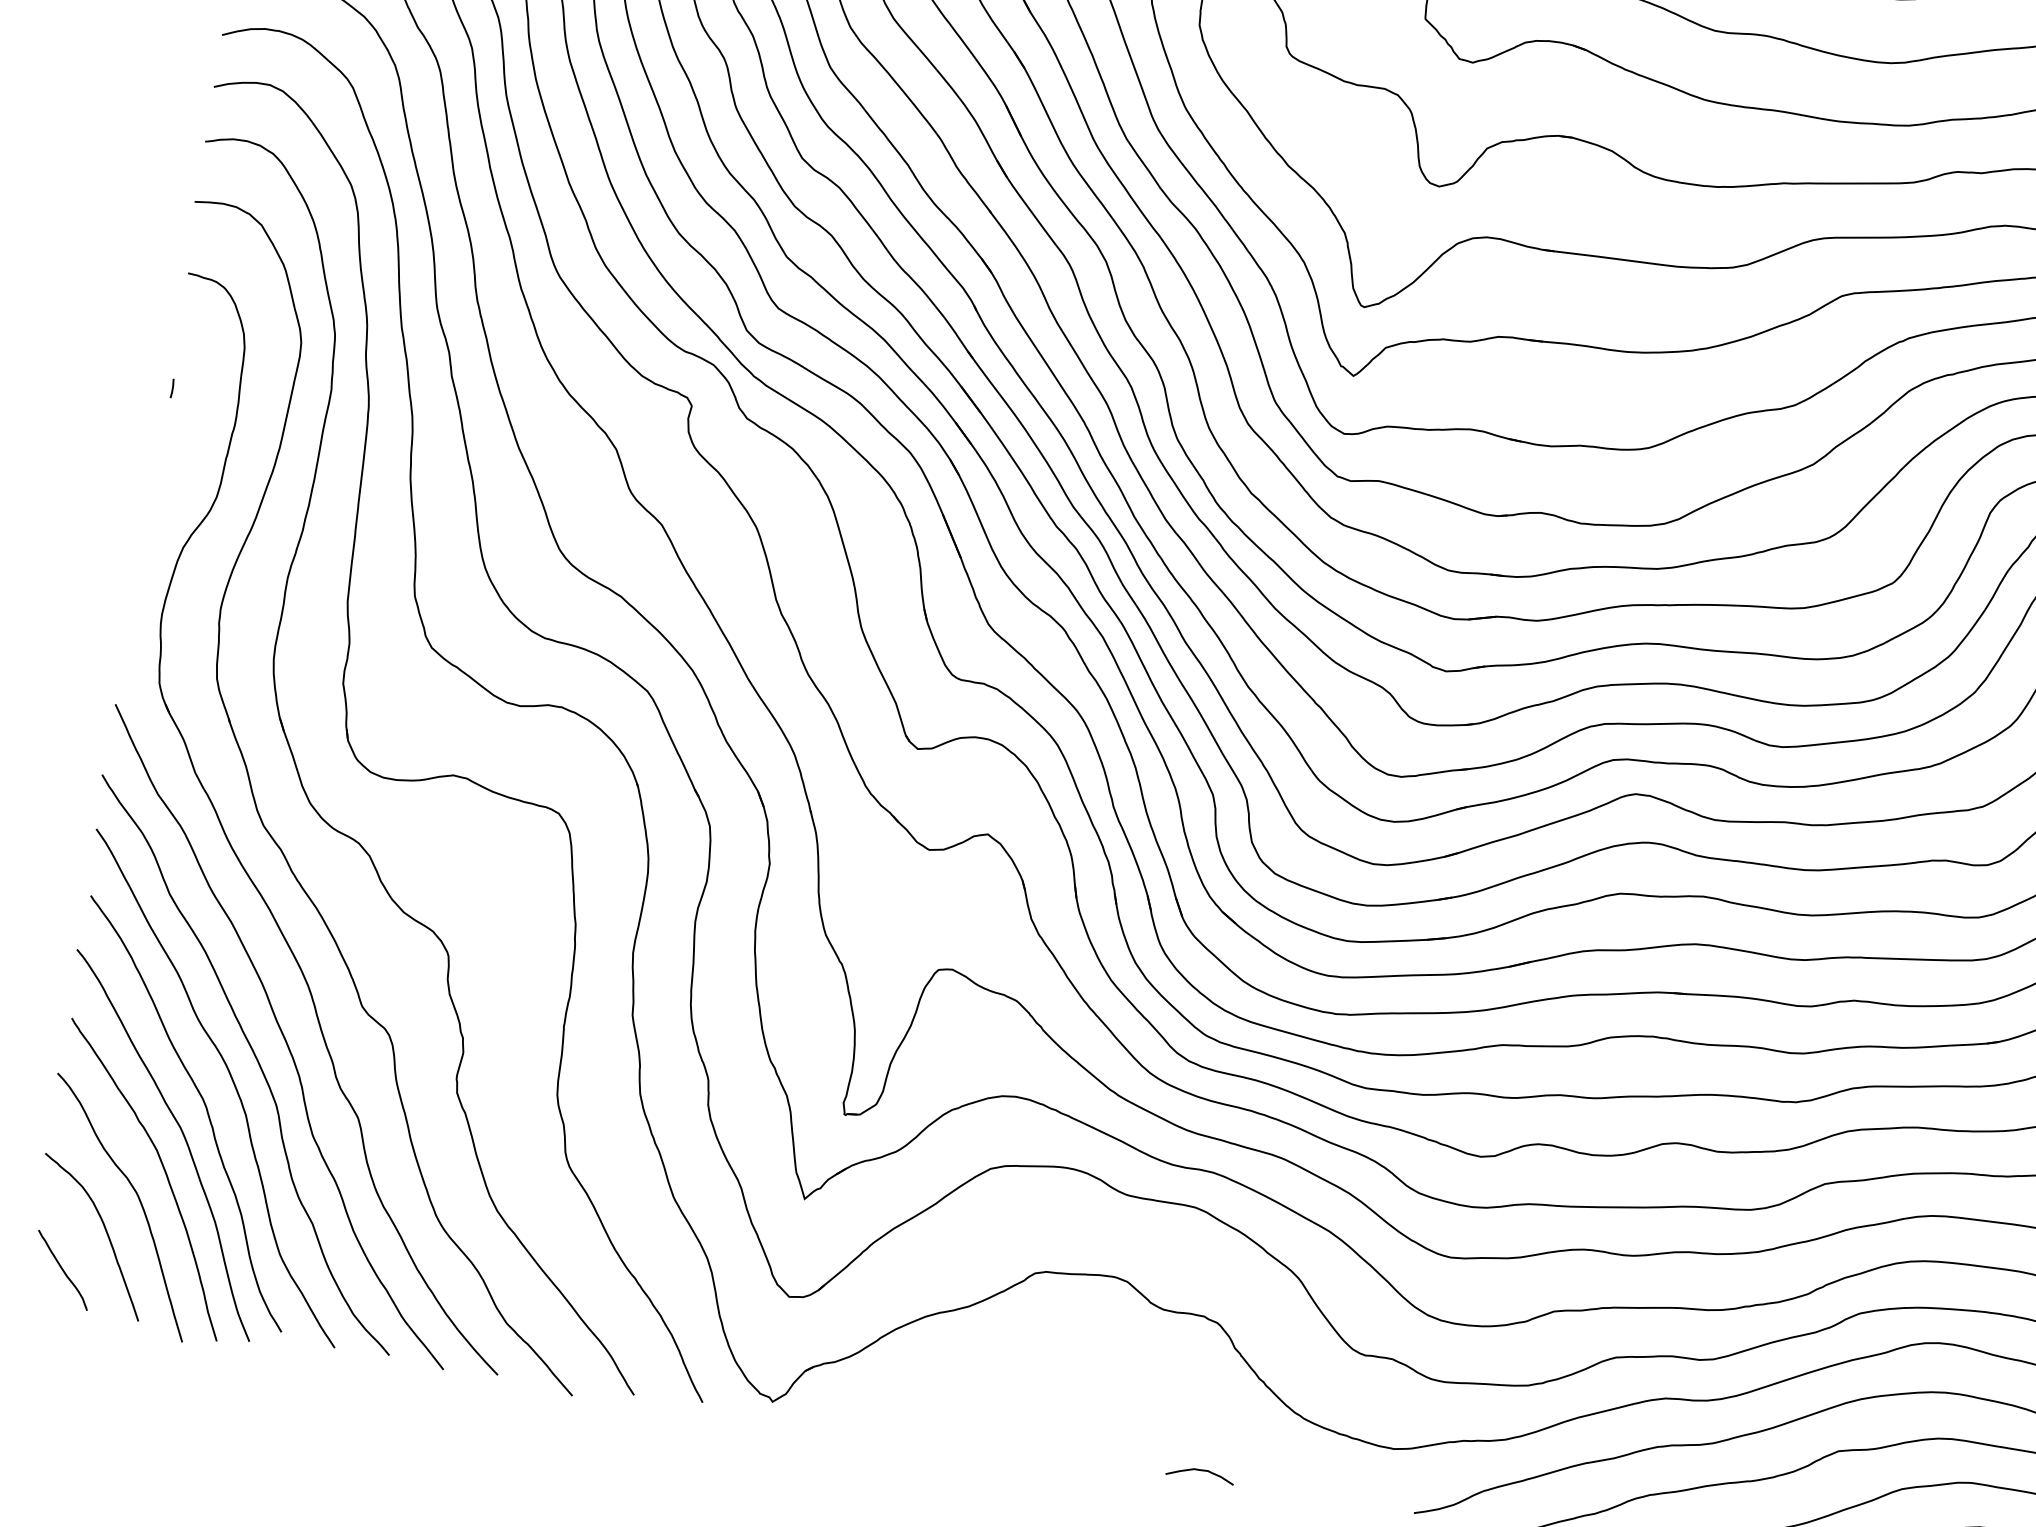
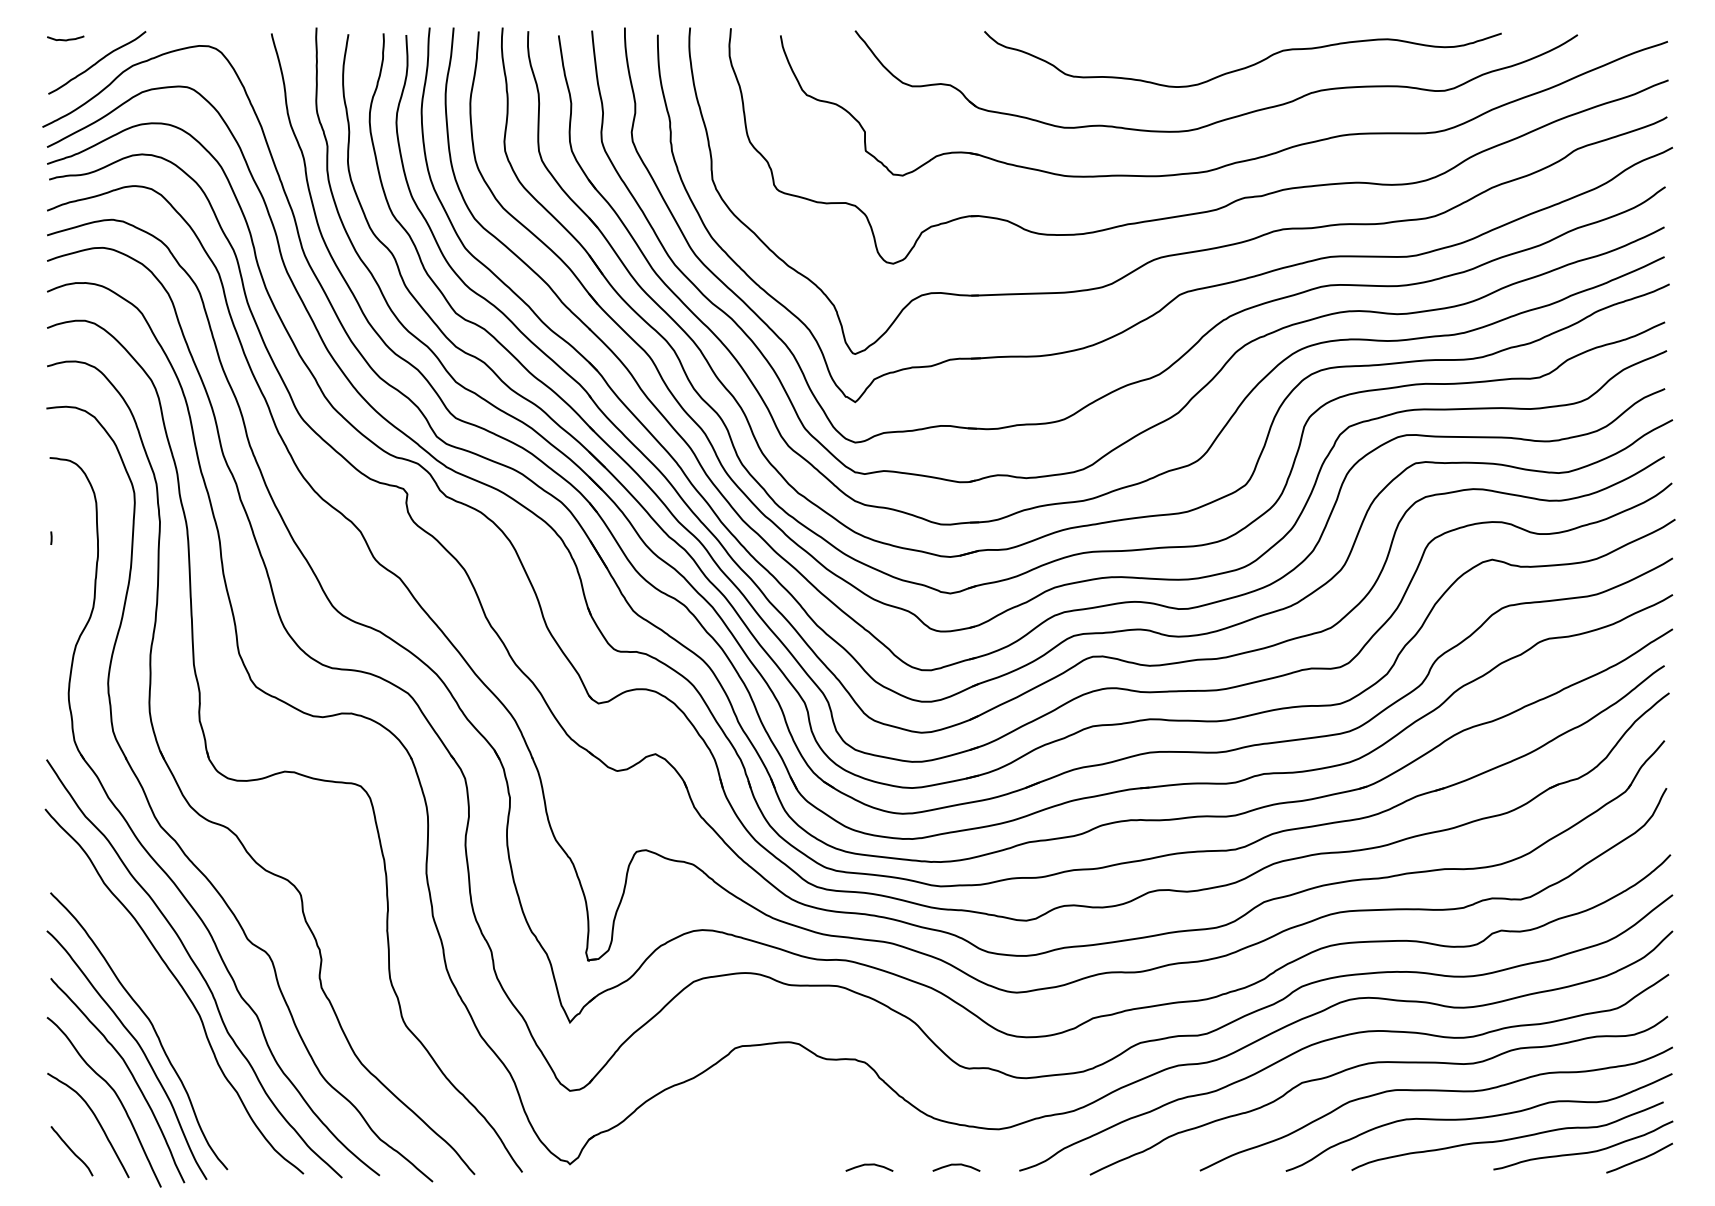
curve: (231, 1081) -> (166, 1004), removed
curve: (1325, 1491) -> (956, 1165), added

